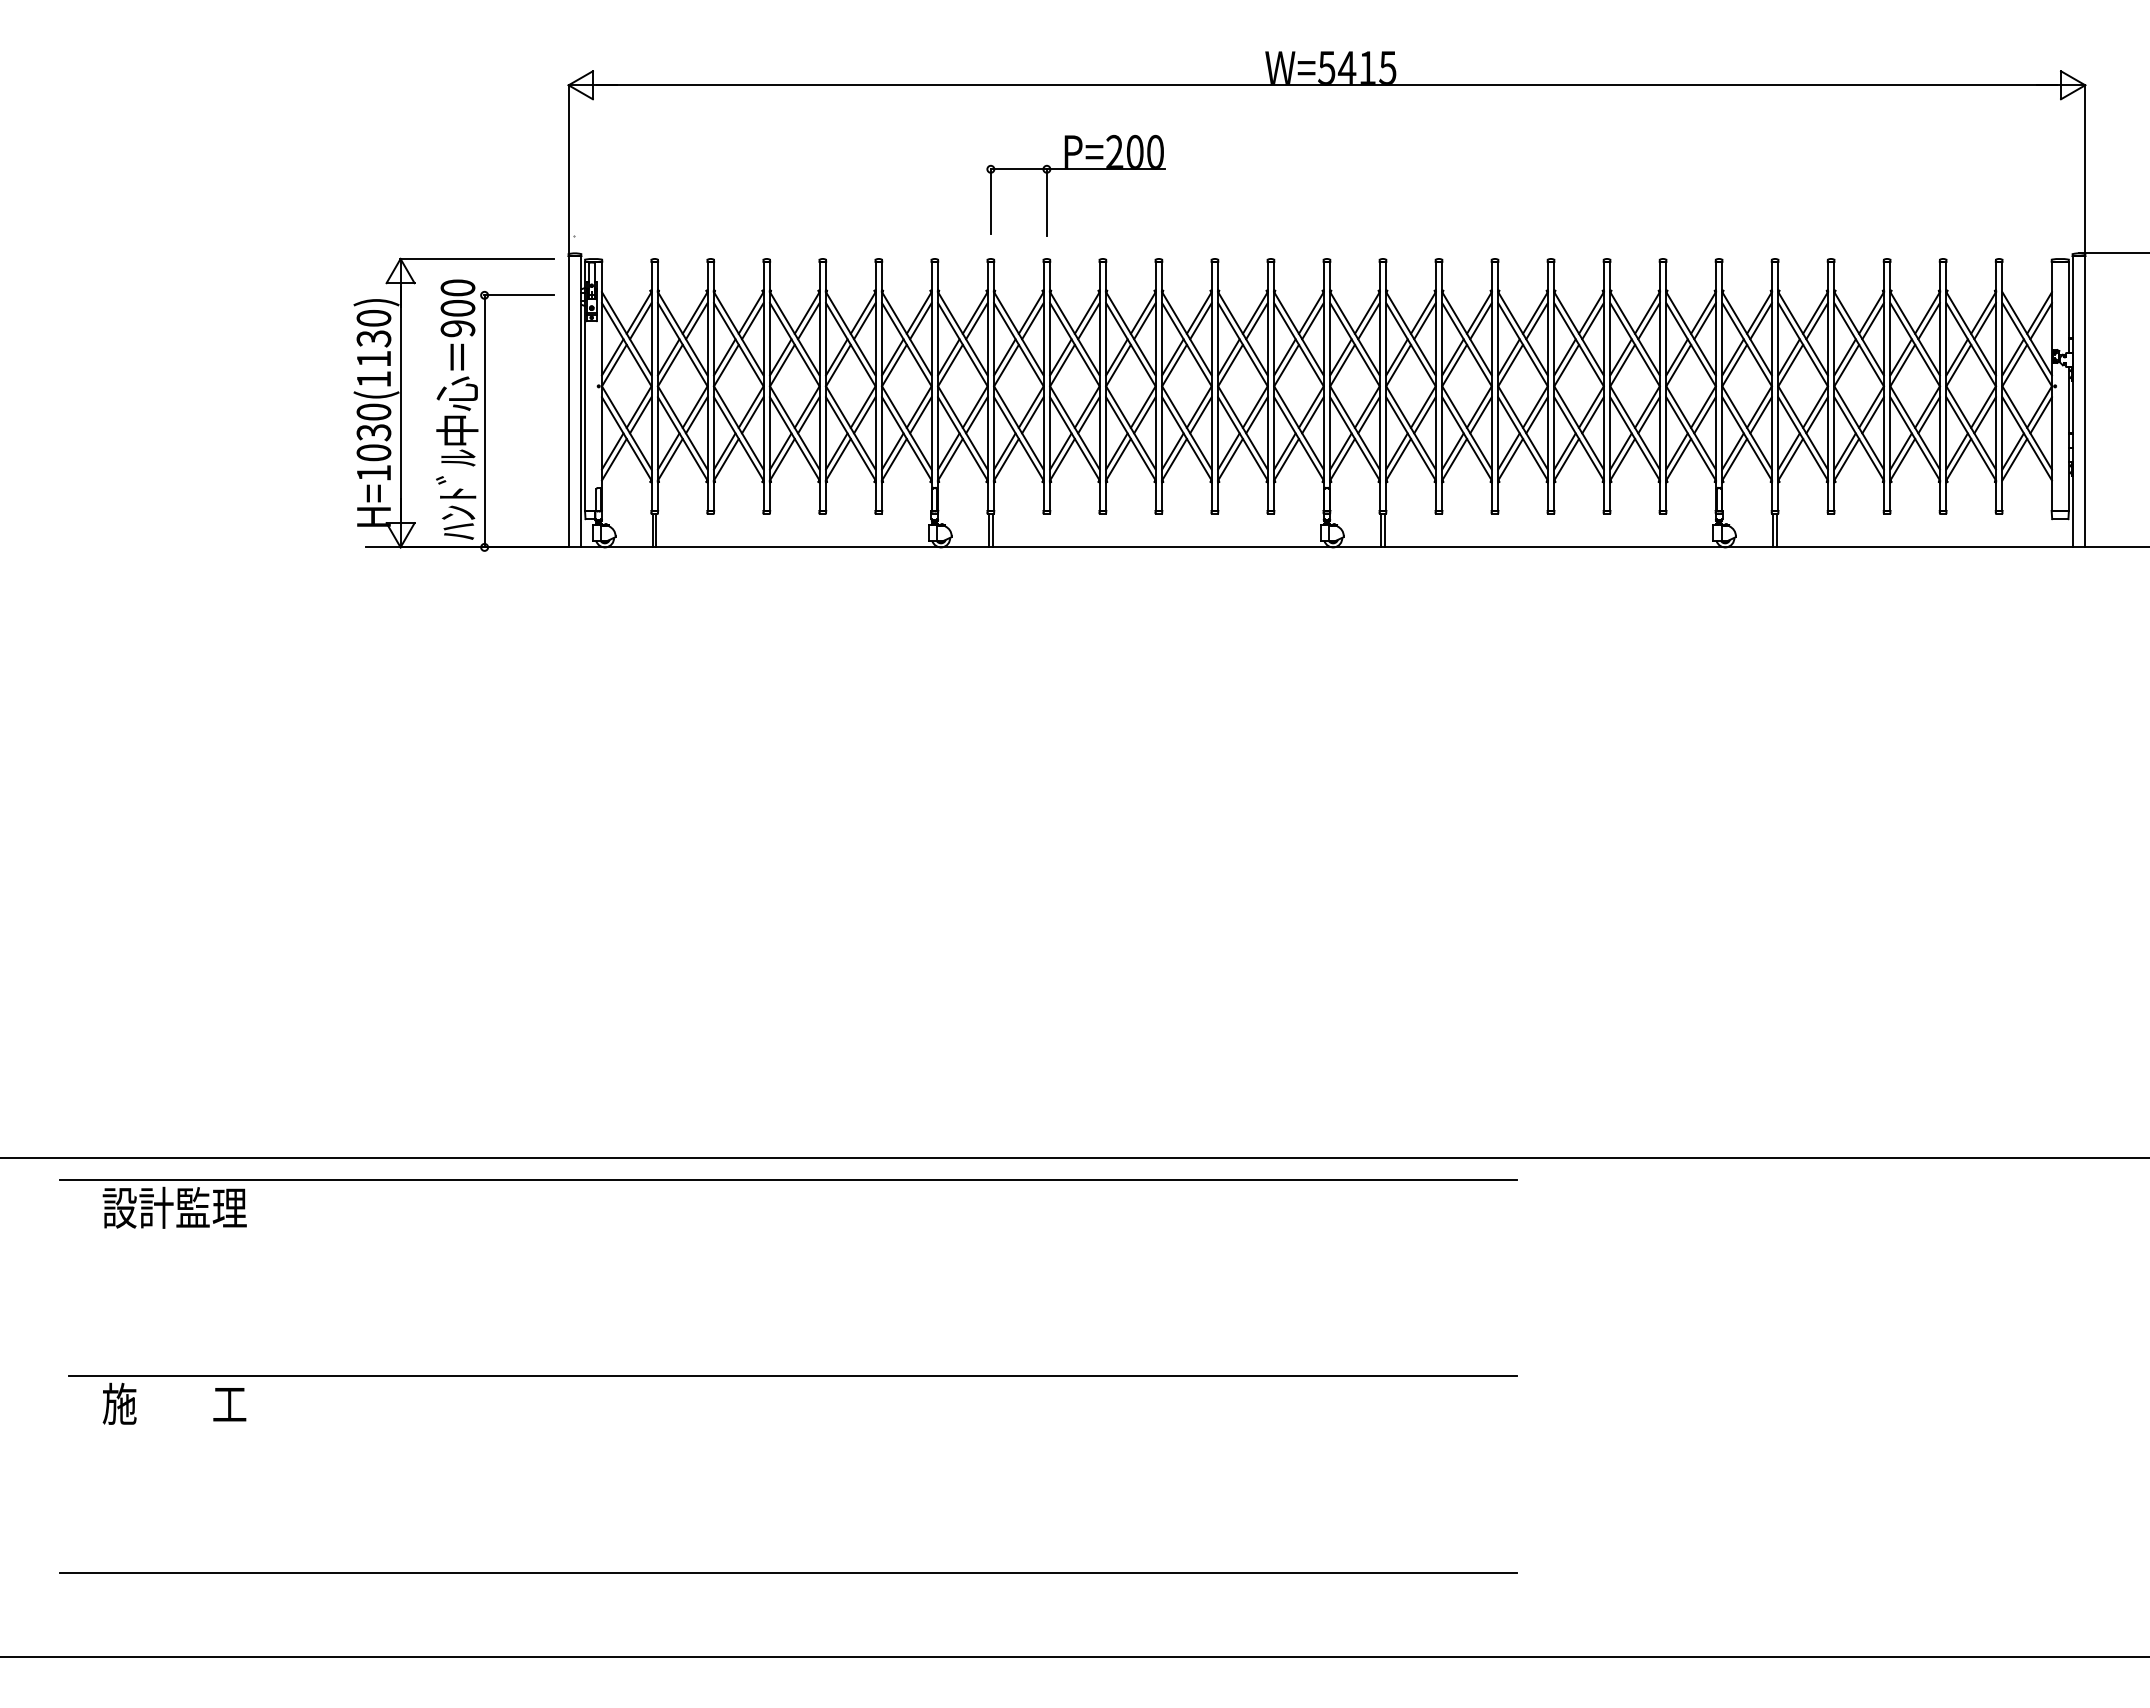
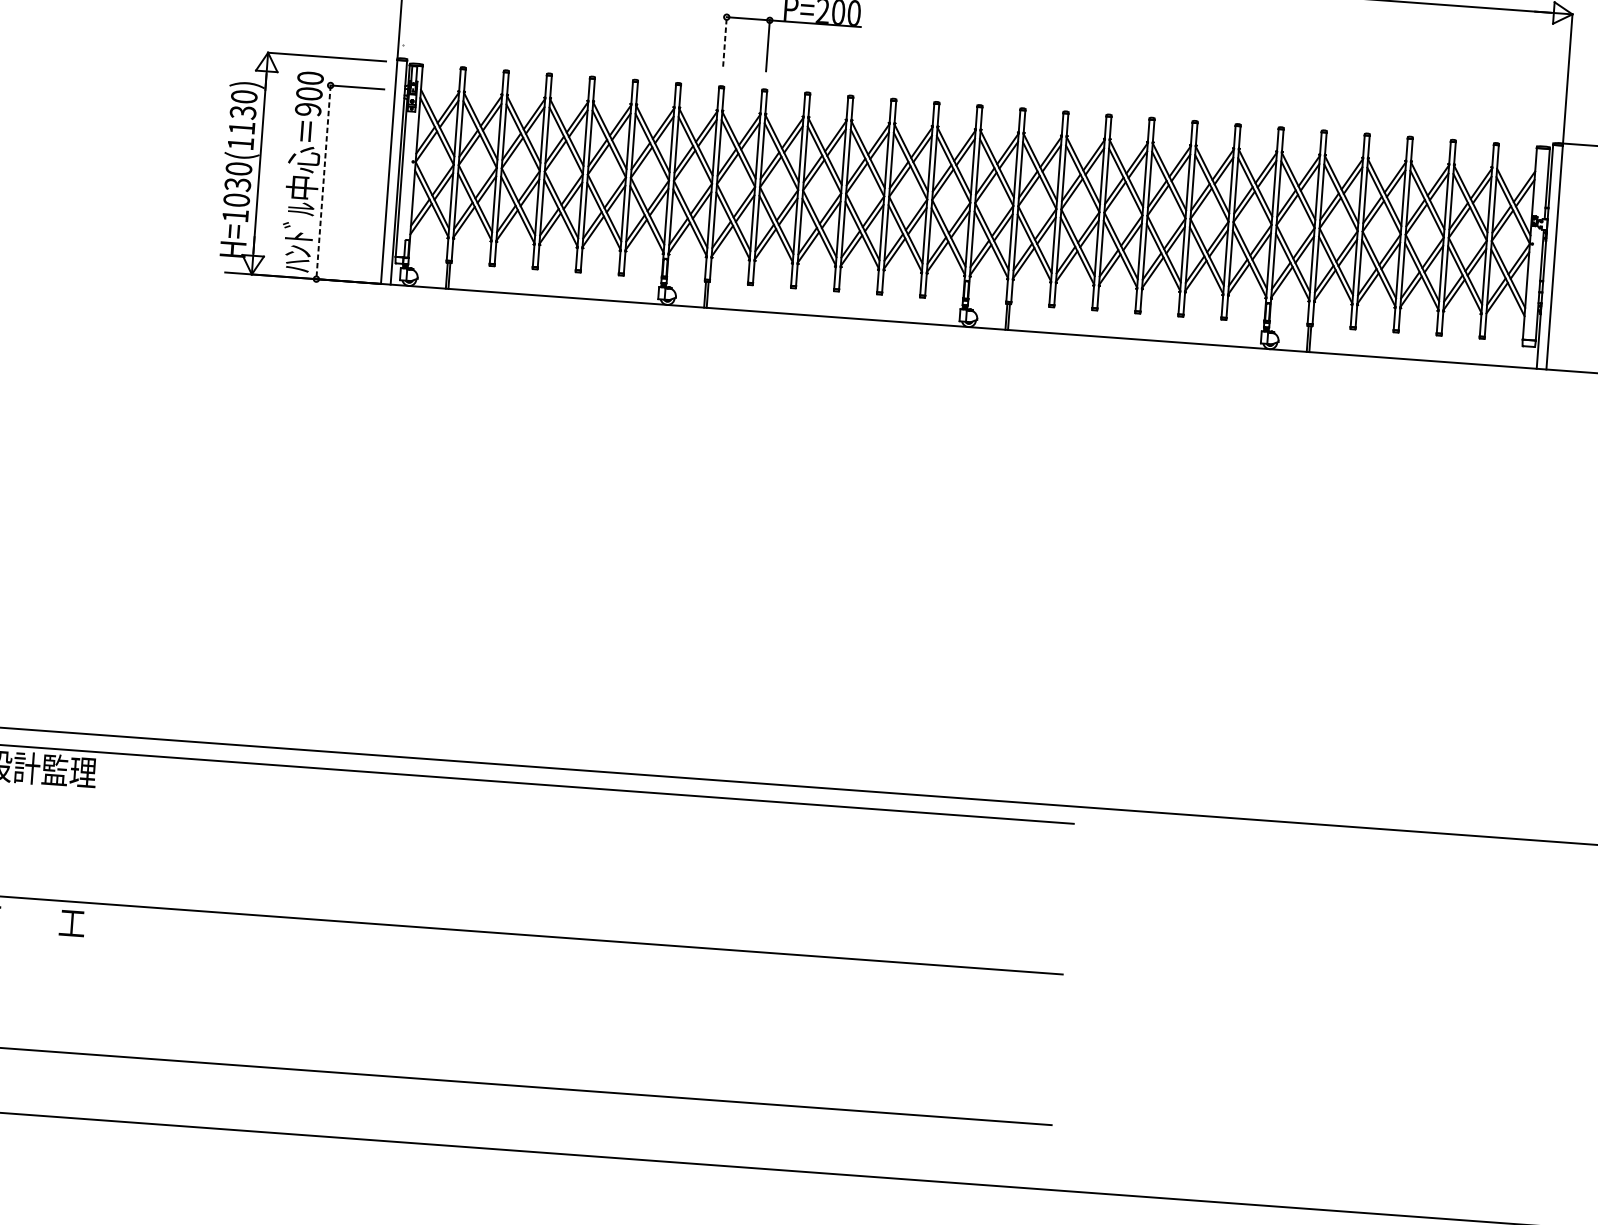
line: (990, 200) -> (724, 41), solid -> dashed
line: (484, 421) -> (323, 182), solid -> dashed

